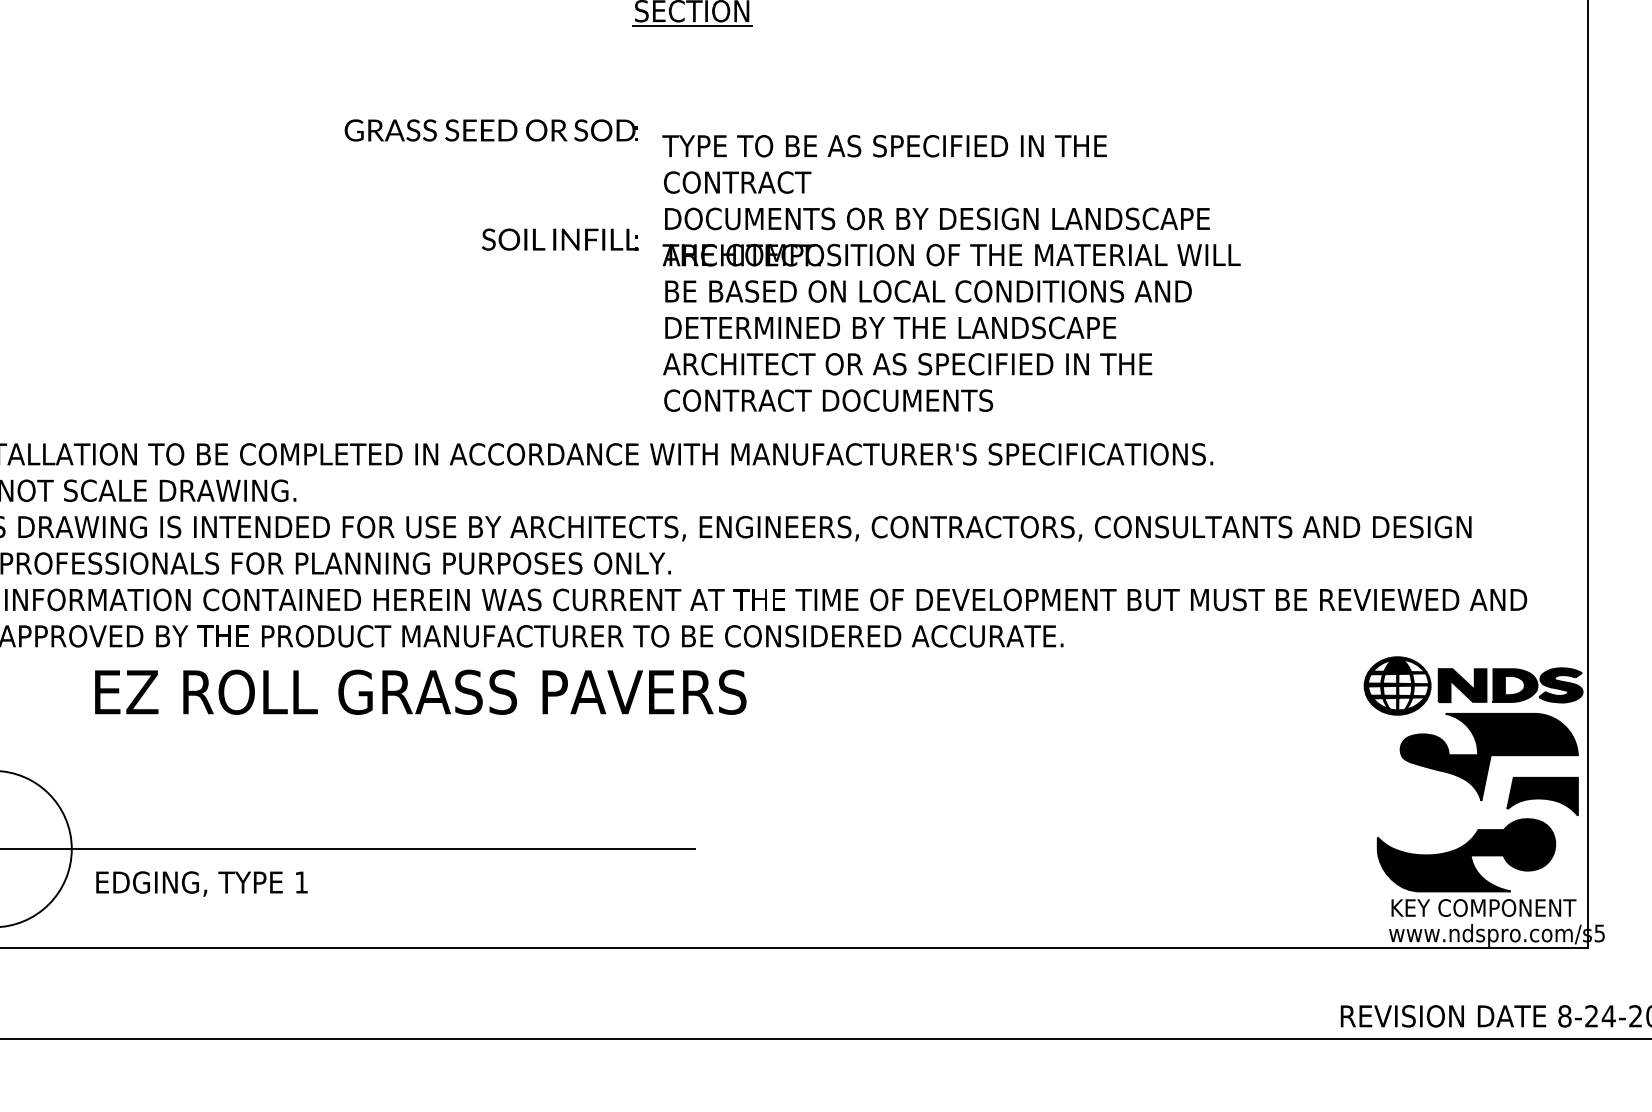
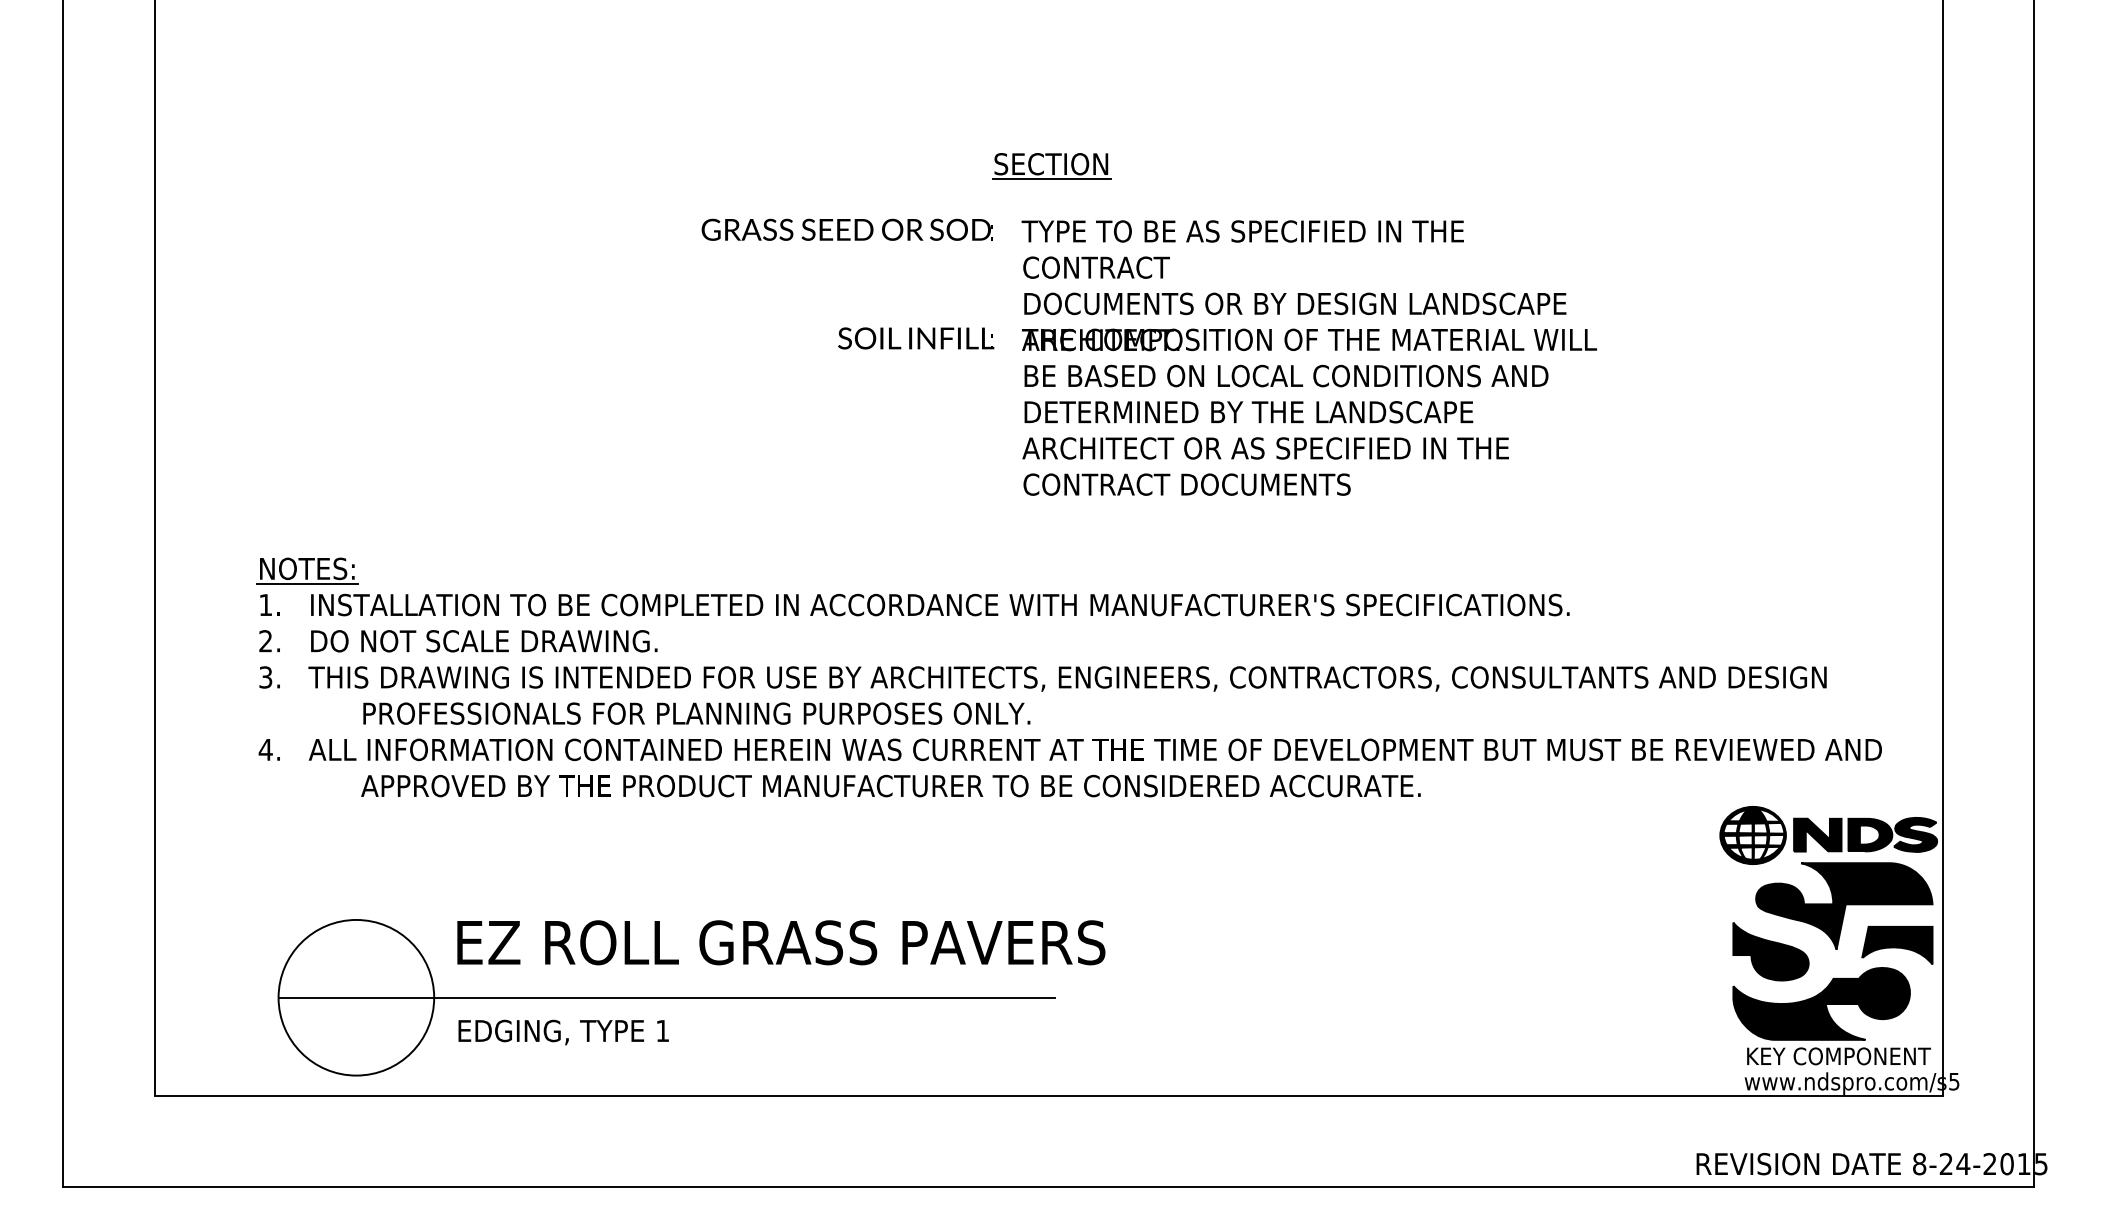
text: (491, 184) -> (847, 283), moved
text: (950, 272) -> (1308, 357), moved
text: (420, 692) -> (781, 942), moved
part: (1415, 802) -> (1770, 951), added

